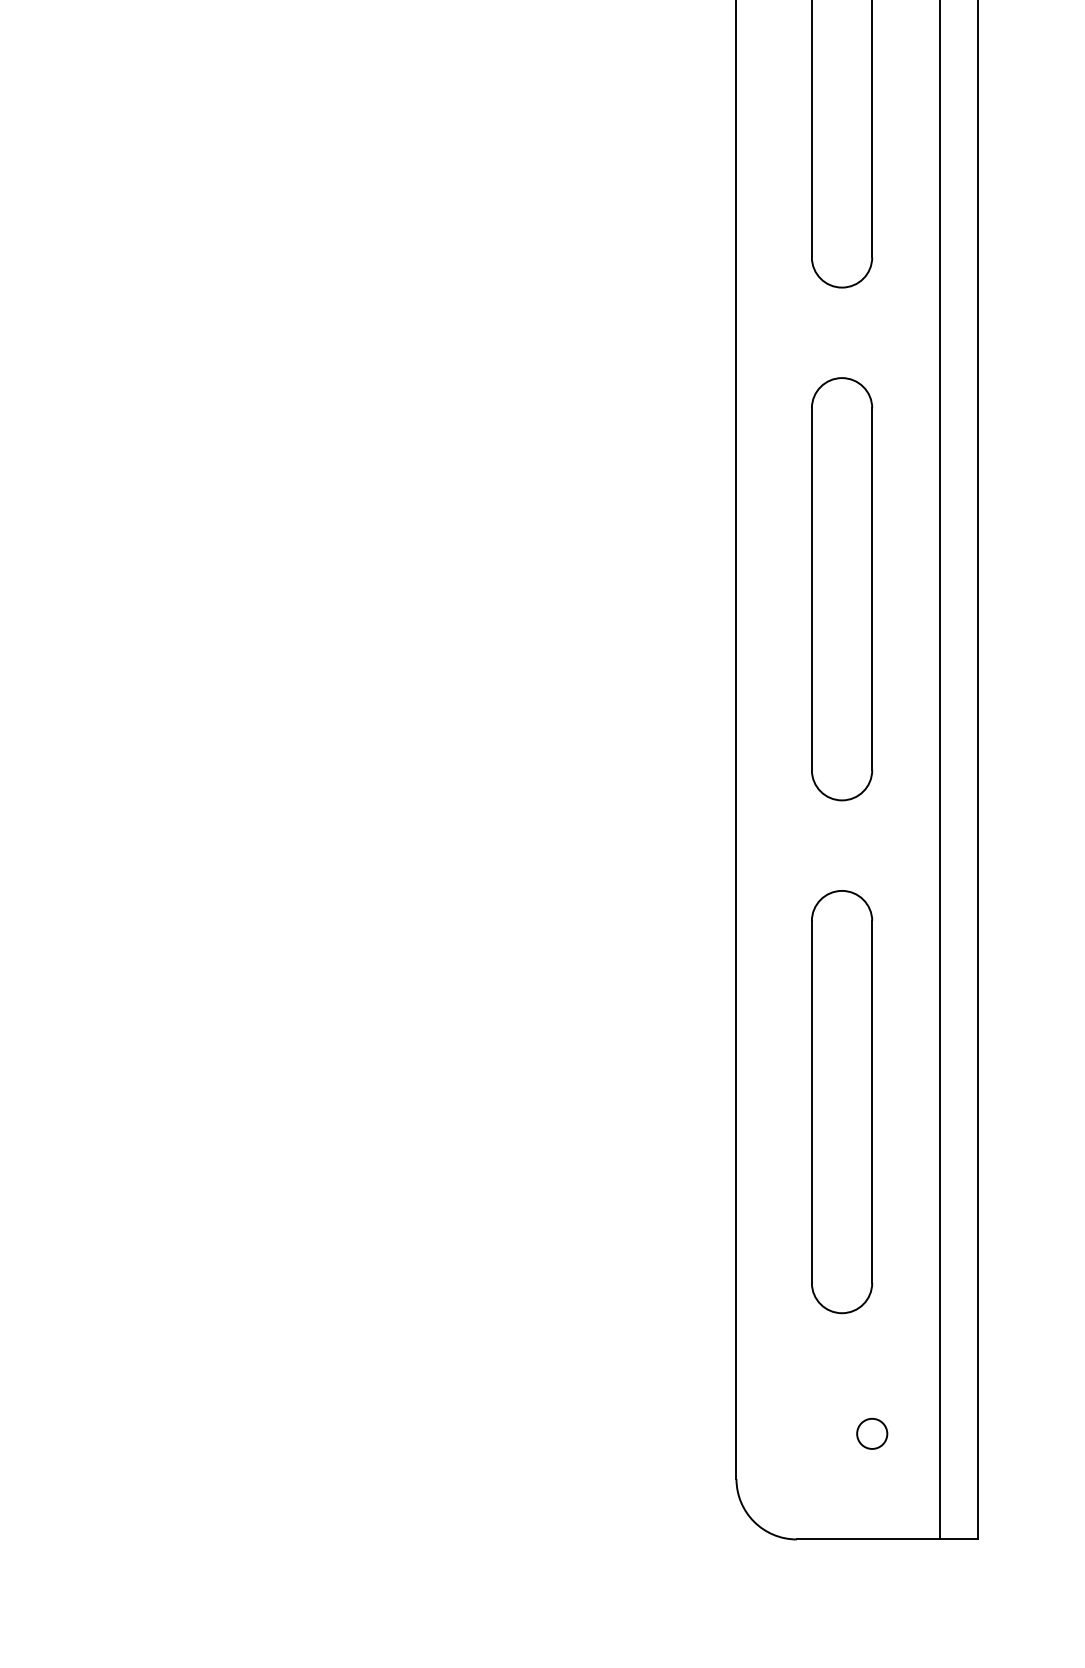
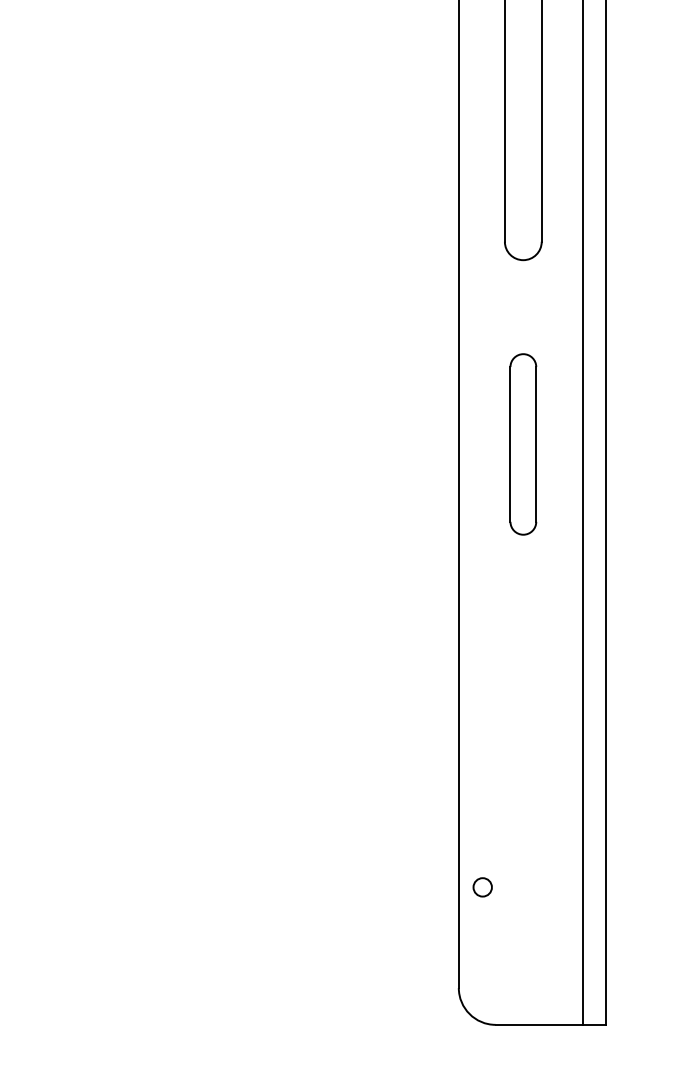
part: (842, 589) -> (523, 444), size x0.7
part: (842, 1101) -> (523, 757), removed
circle: (871, 1434) -> (482, 887), moved

